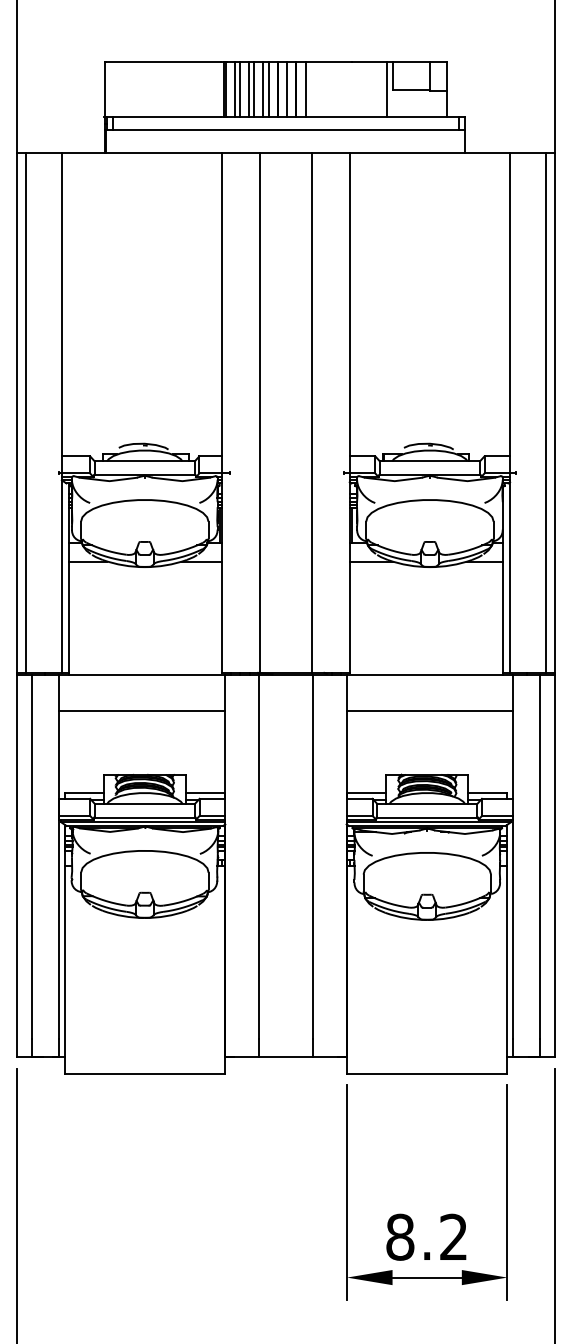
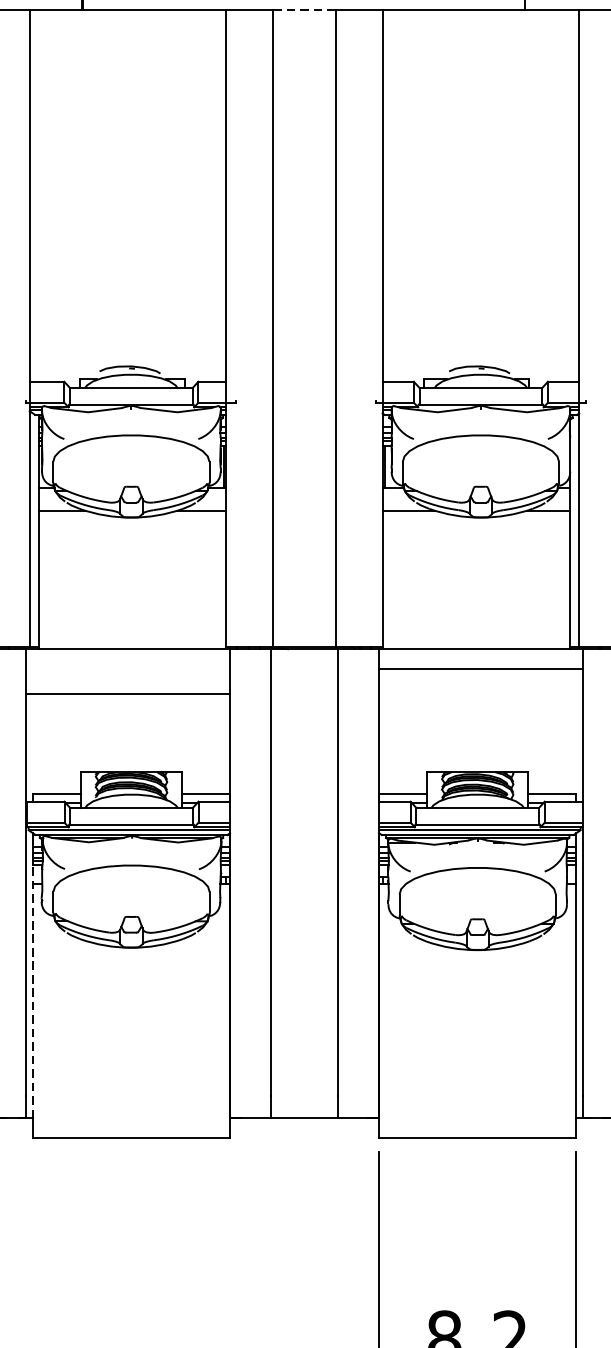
line: (285, 153) -> (303, 10), solid -> dashed
line: (429, 710) -> (480, 668), moved
line: (64, 940) -> (32, 975), solid -> dashed

